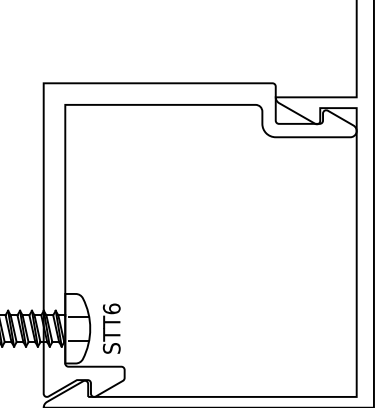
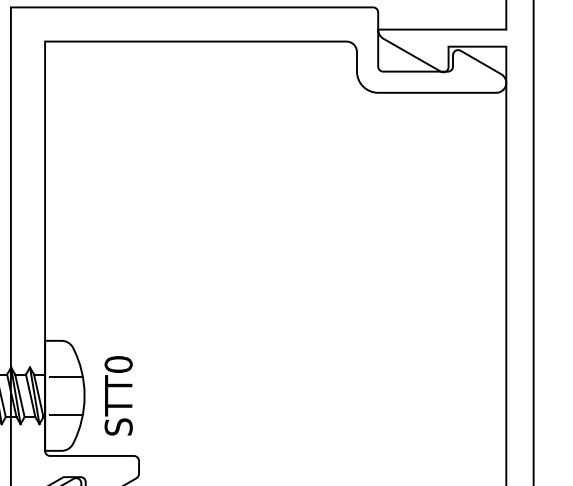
text: (111, 308) -> (118, 363), STT6 -> STT0

